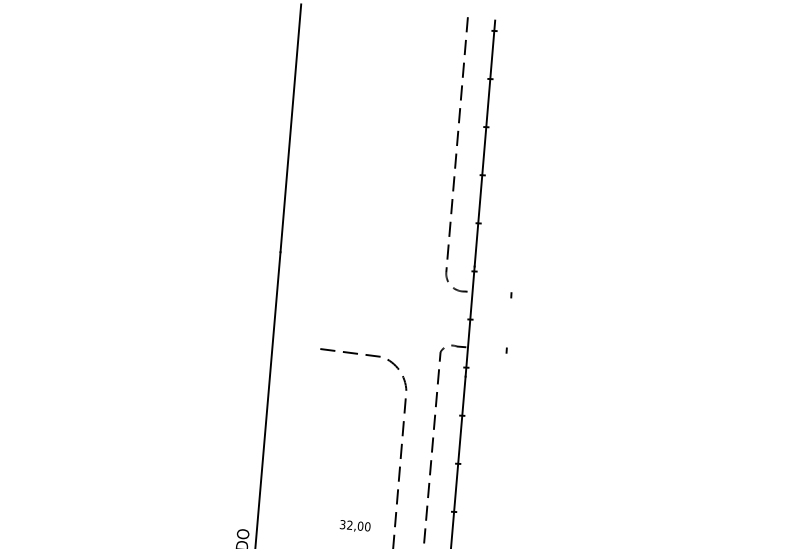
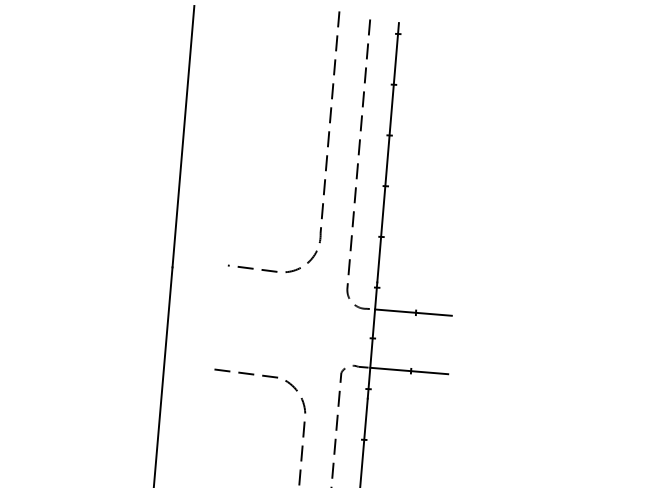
curve: (427, 133) -> (327, 142), added
line: (508, 295) -> (413, 313), added
line: (504, 350) -> (408, 371), added

